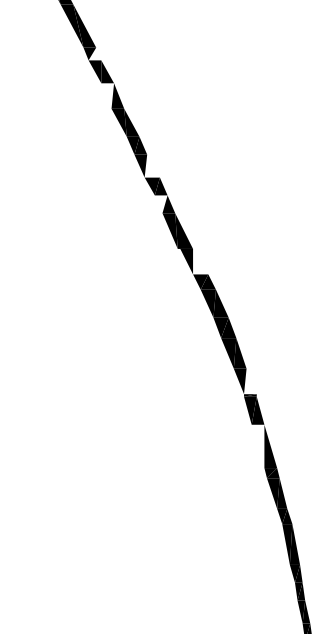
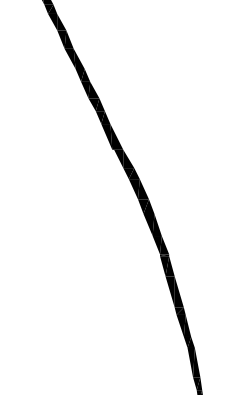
fill: (94, 53) -> (52, 8), added
fill: (107, 95) -> (61, 39), added
fill: (151, 165) -> (93, 89), added
fill: (160, 204) -> (99, 117), added
fill: (200, 261) -> (128, 158), added
fill: (250, 381) -> (164, 245), added
fill: (257, 446) -> (169, 292), added

